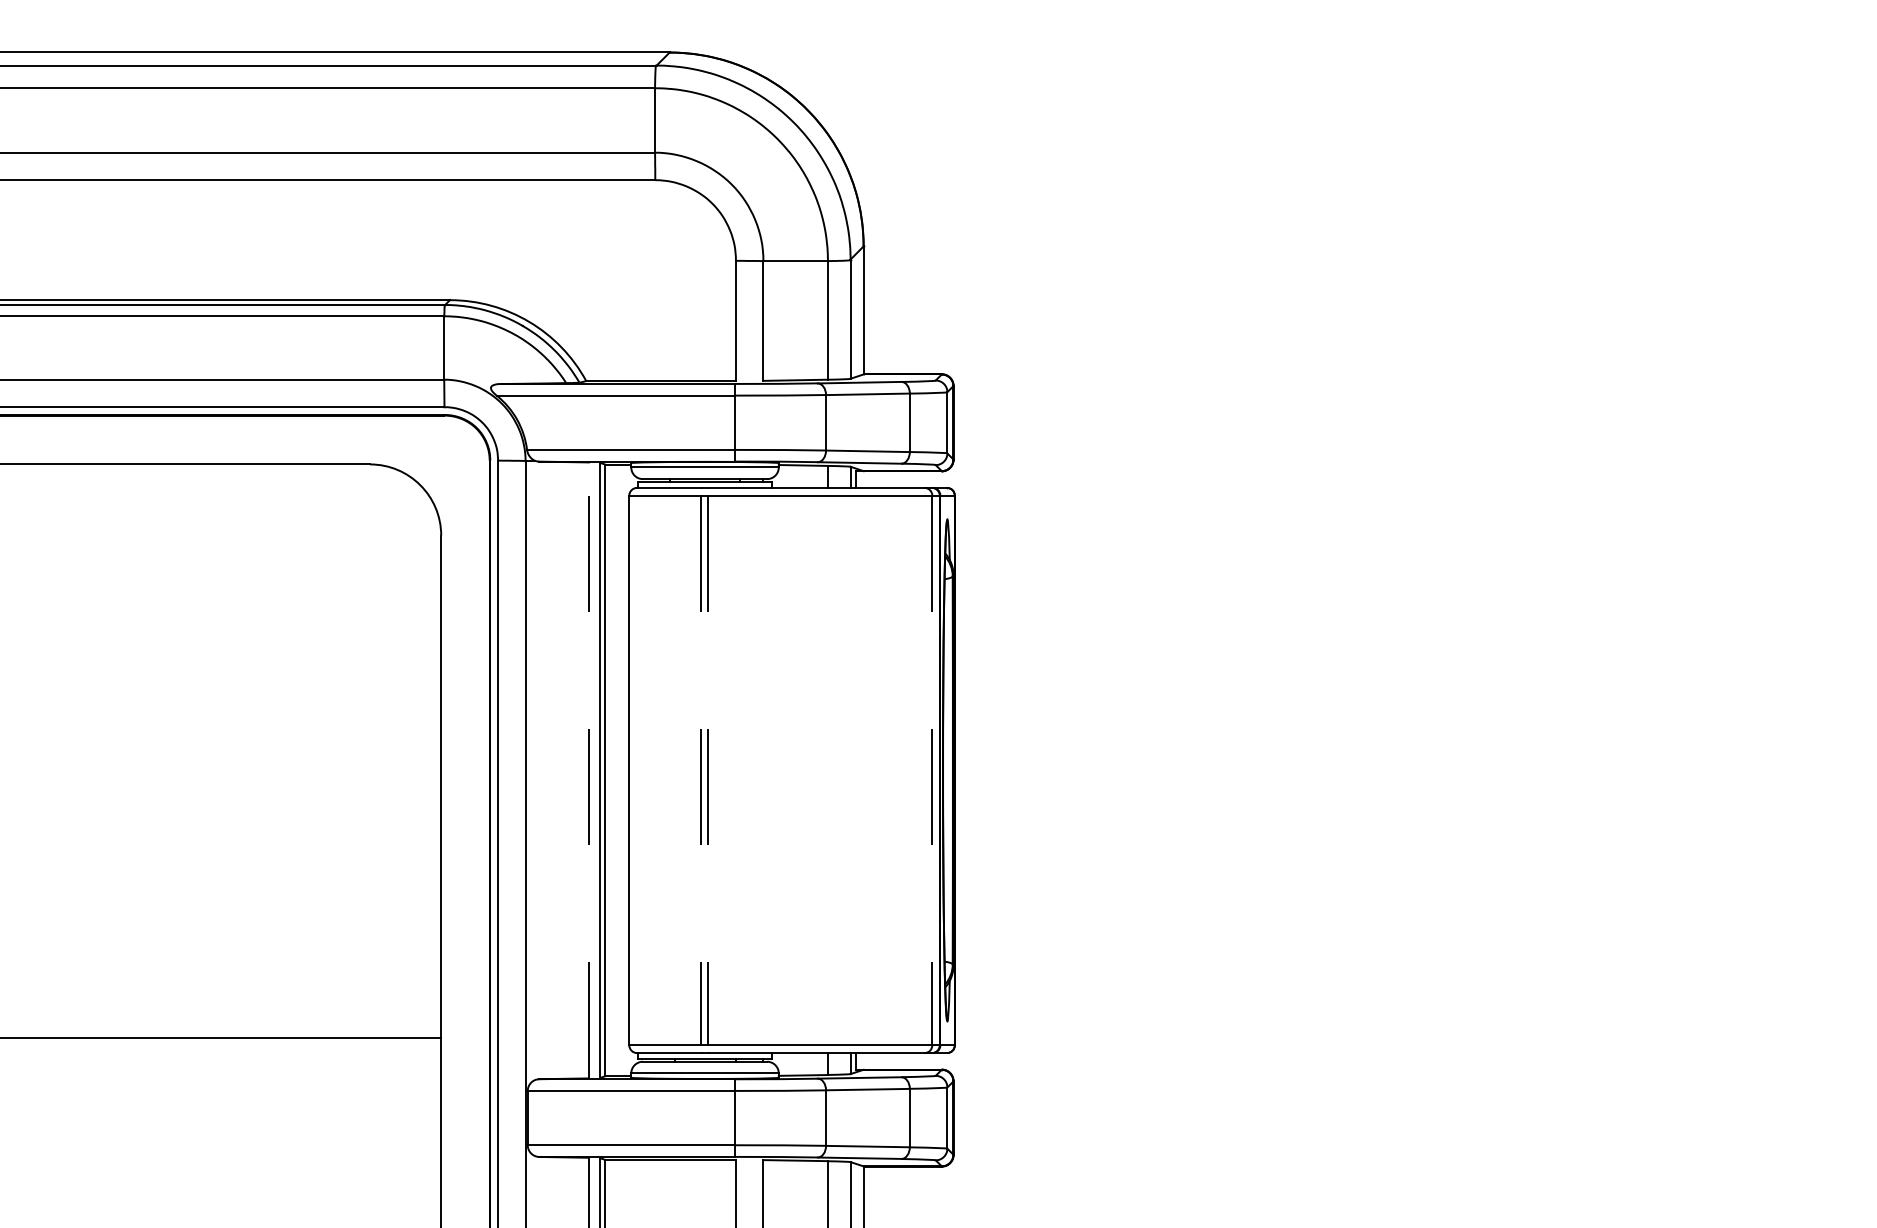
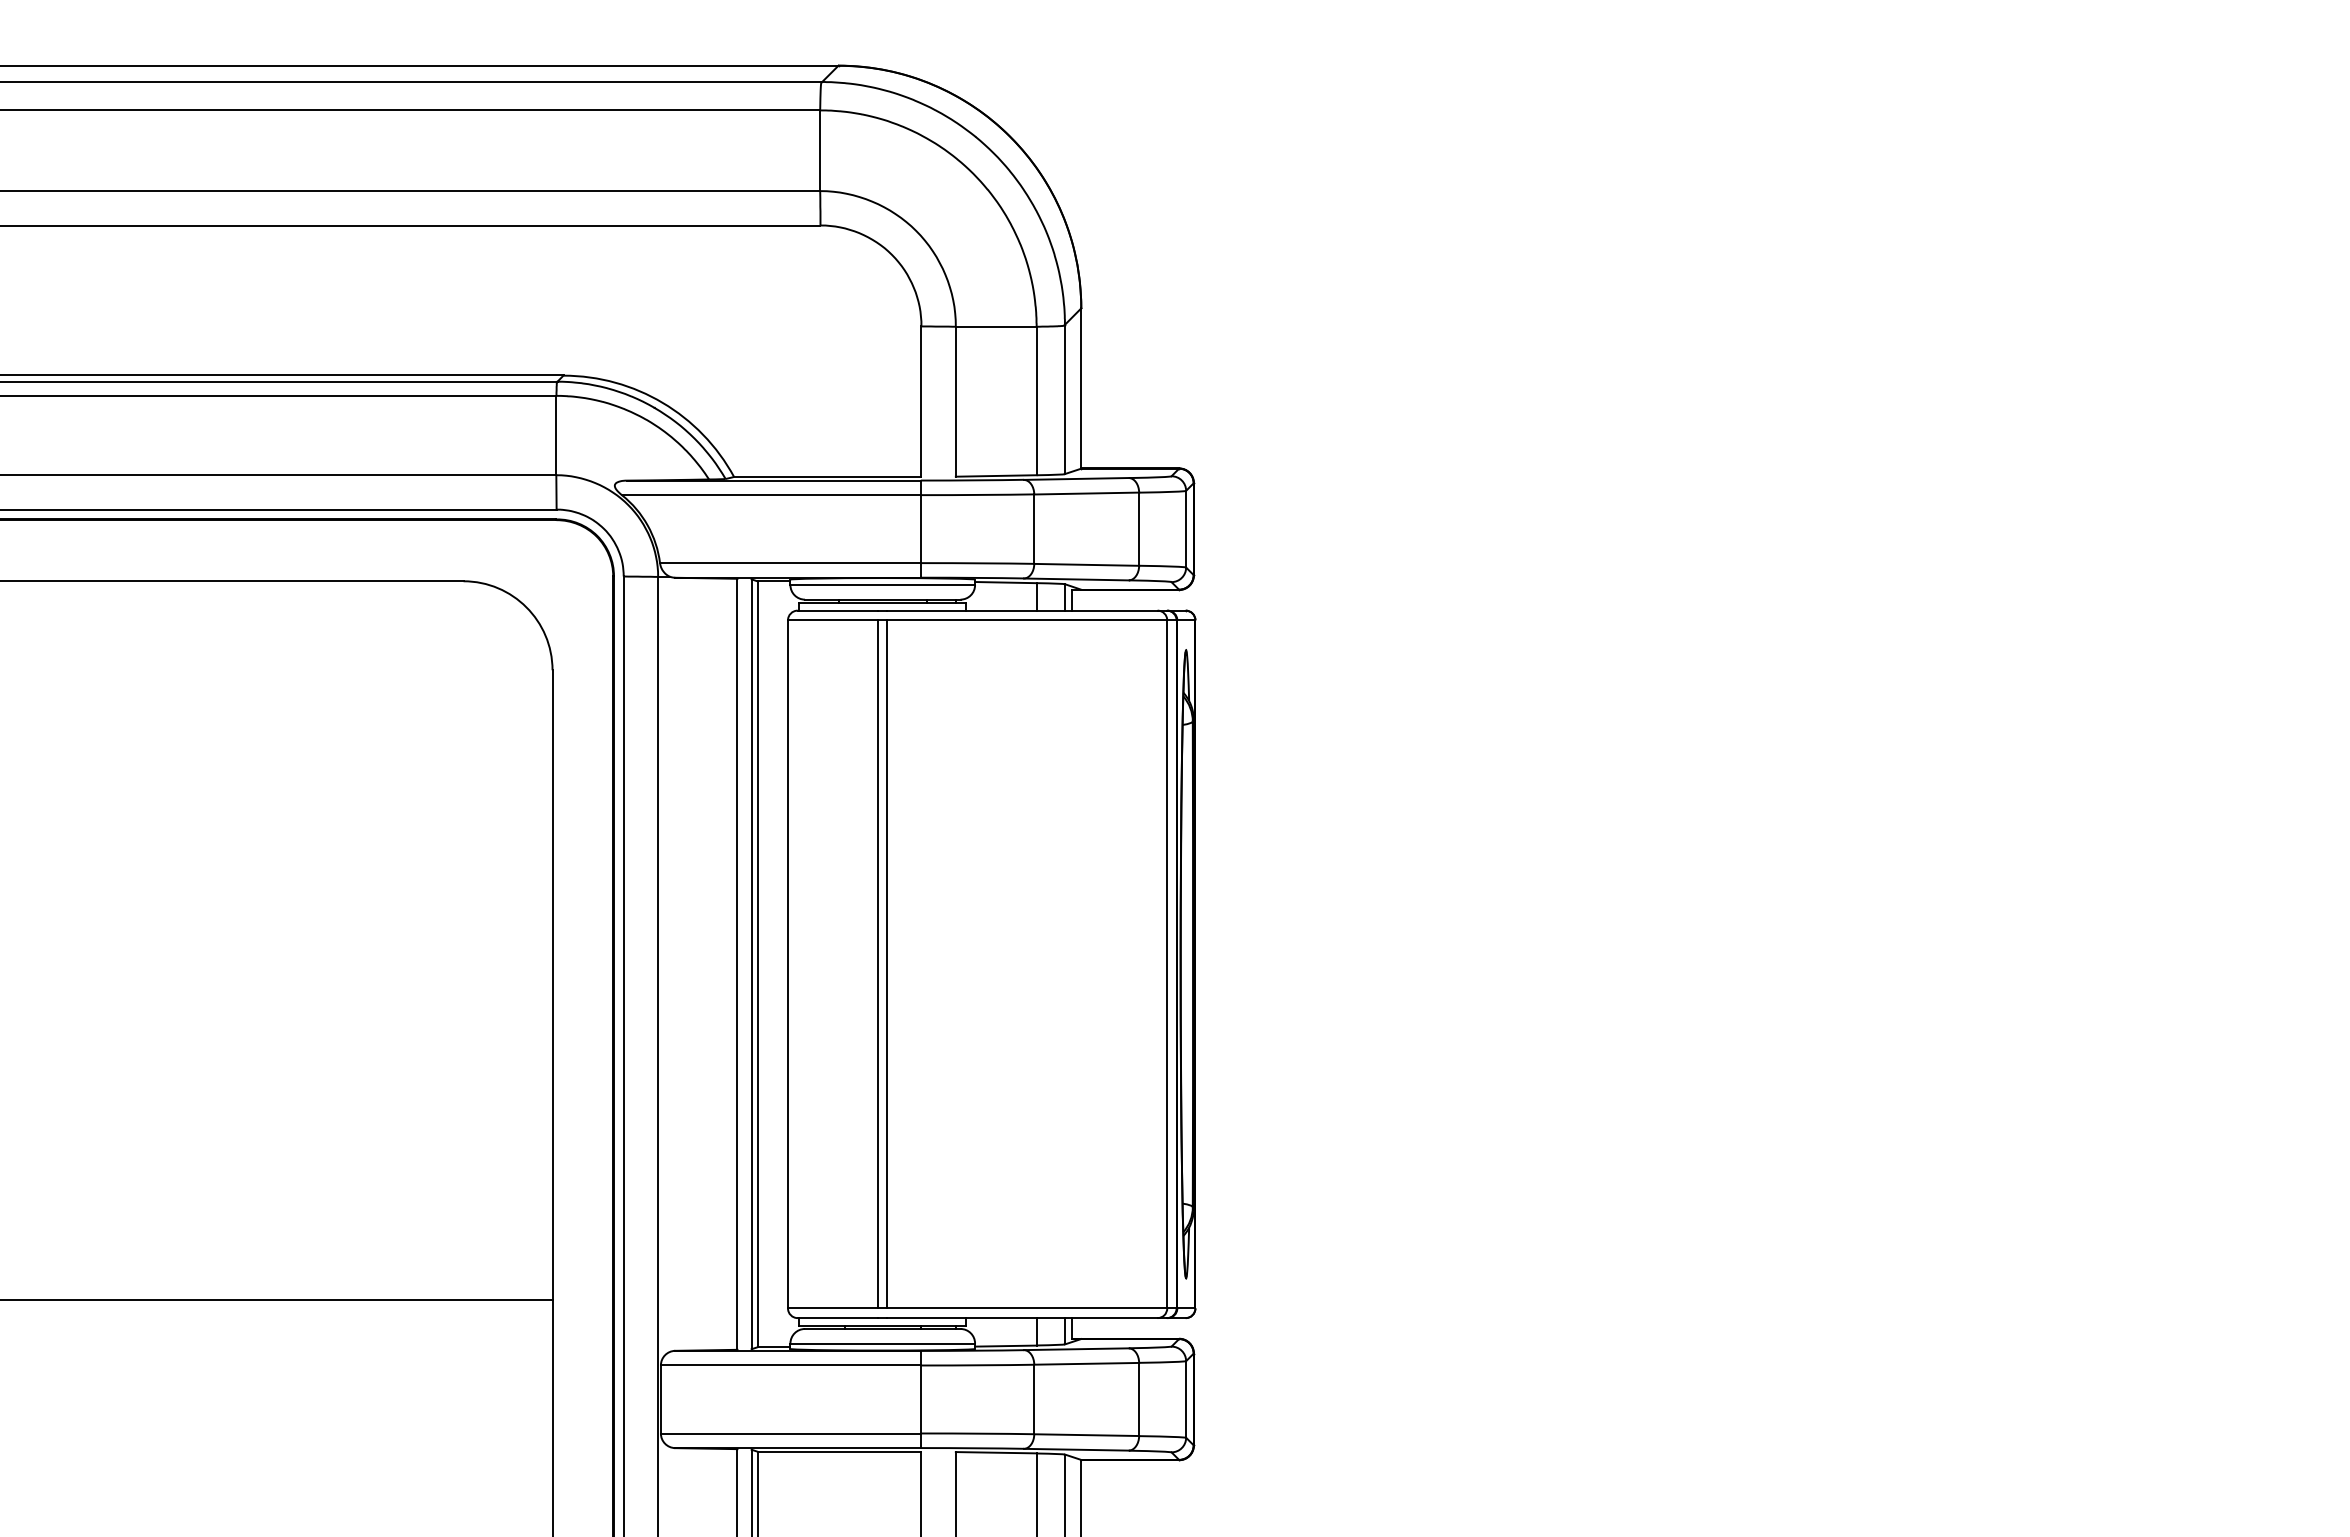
line: (588, 770) -> (737, 964), dashed -> solid
line: (700, 770) -> (877, 964), dashed -> solid
line: (708, 770) -> (886, 964), dashed -> solid
line: (932, 770) -> (1167, 964), dashed -> solid

